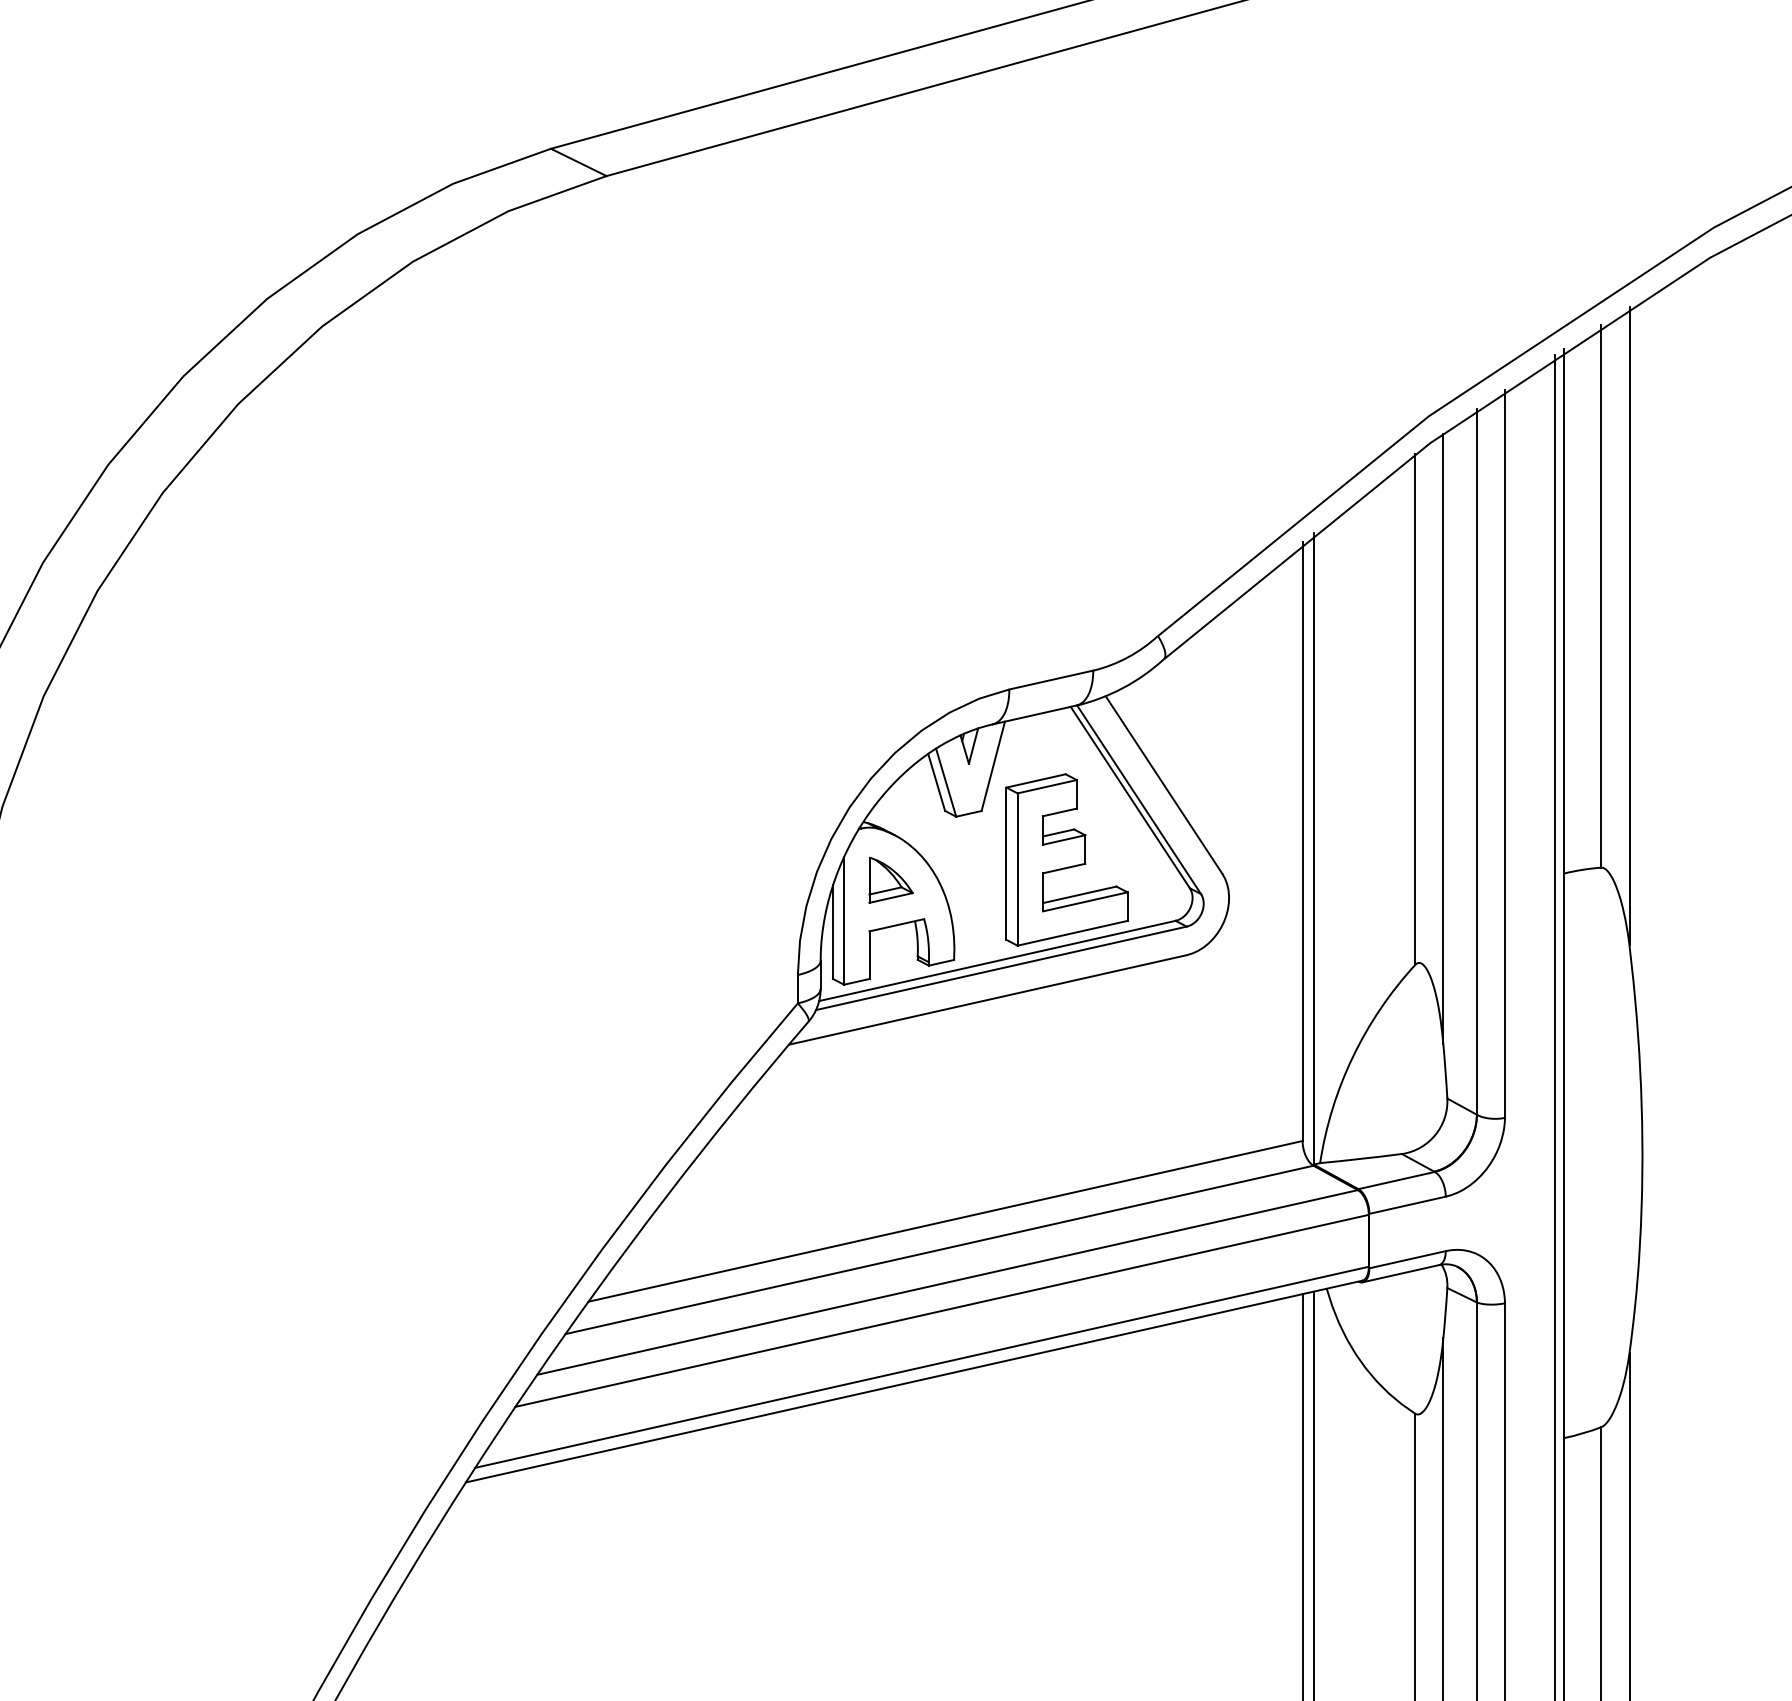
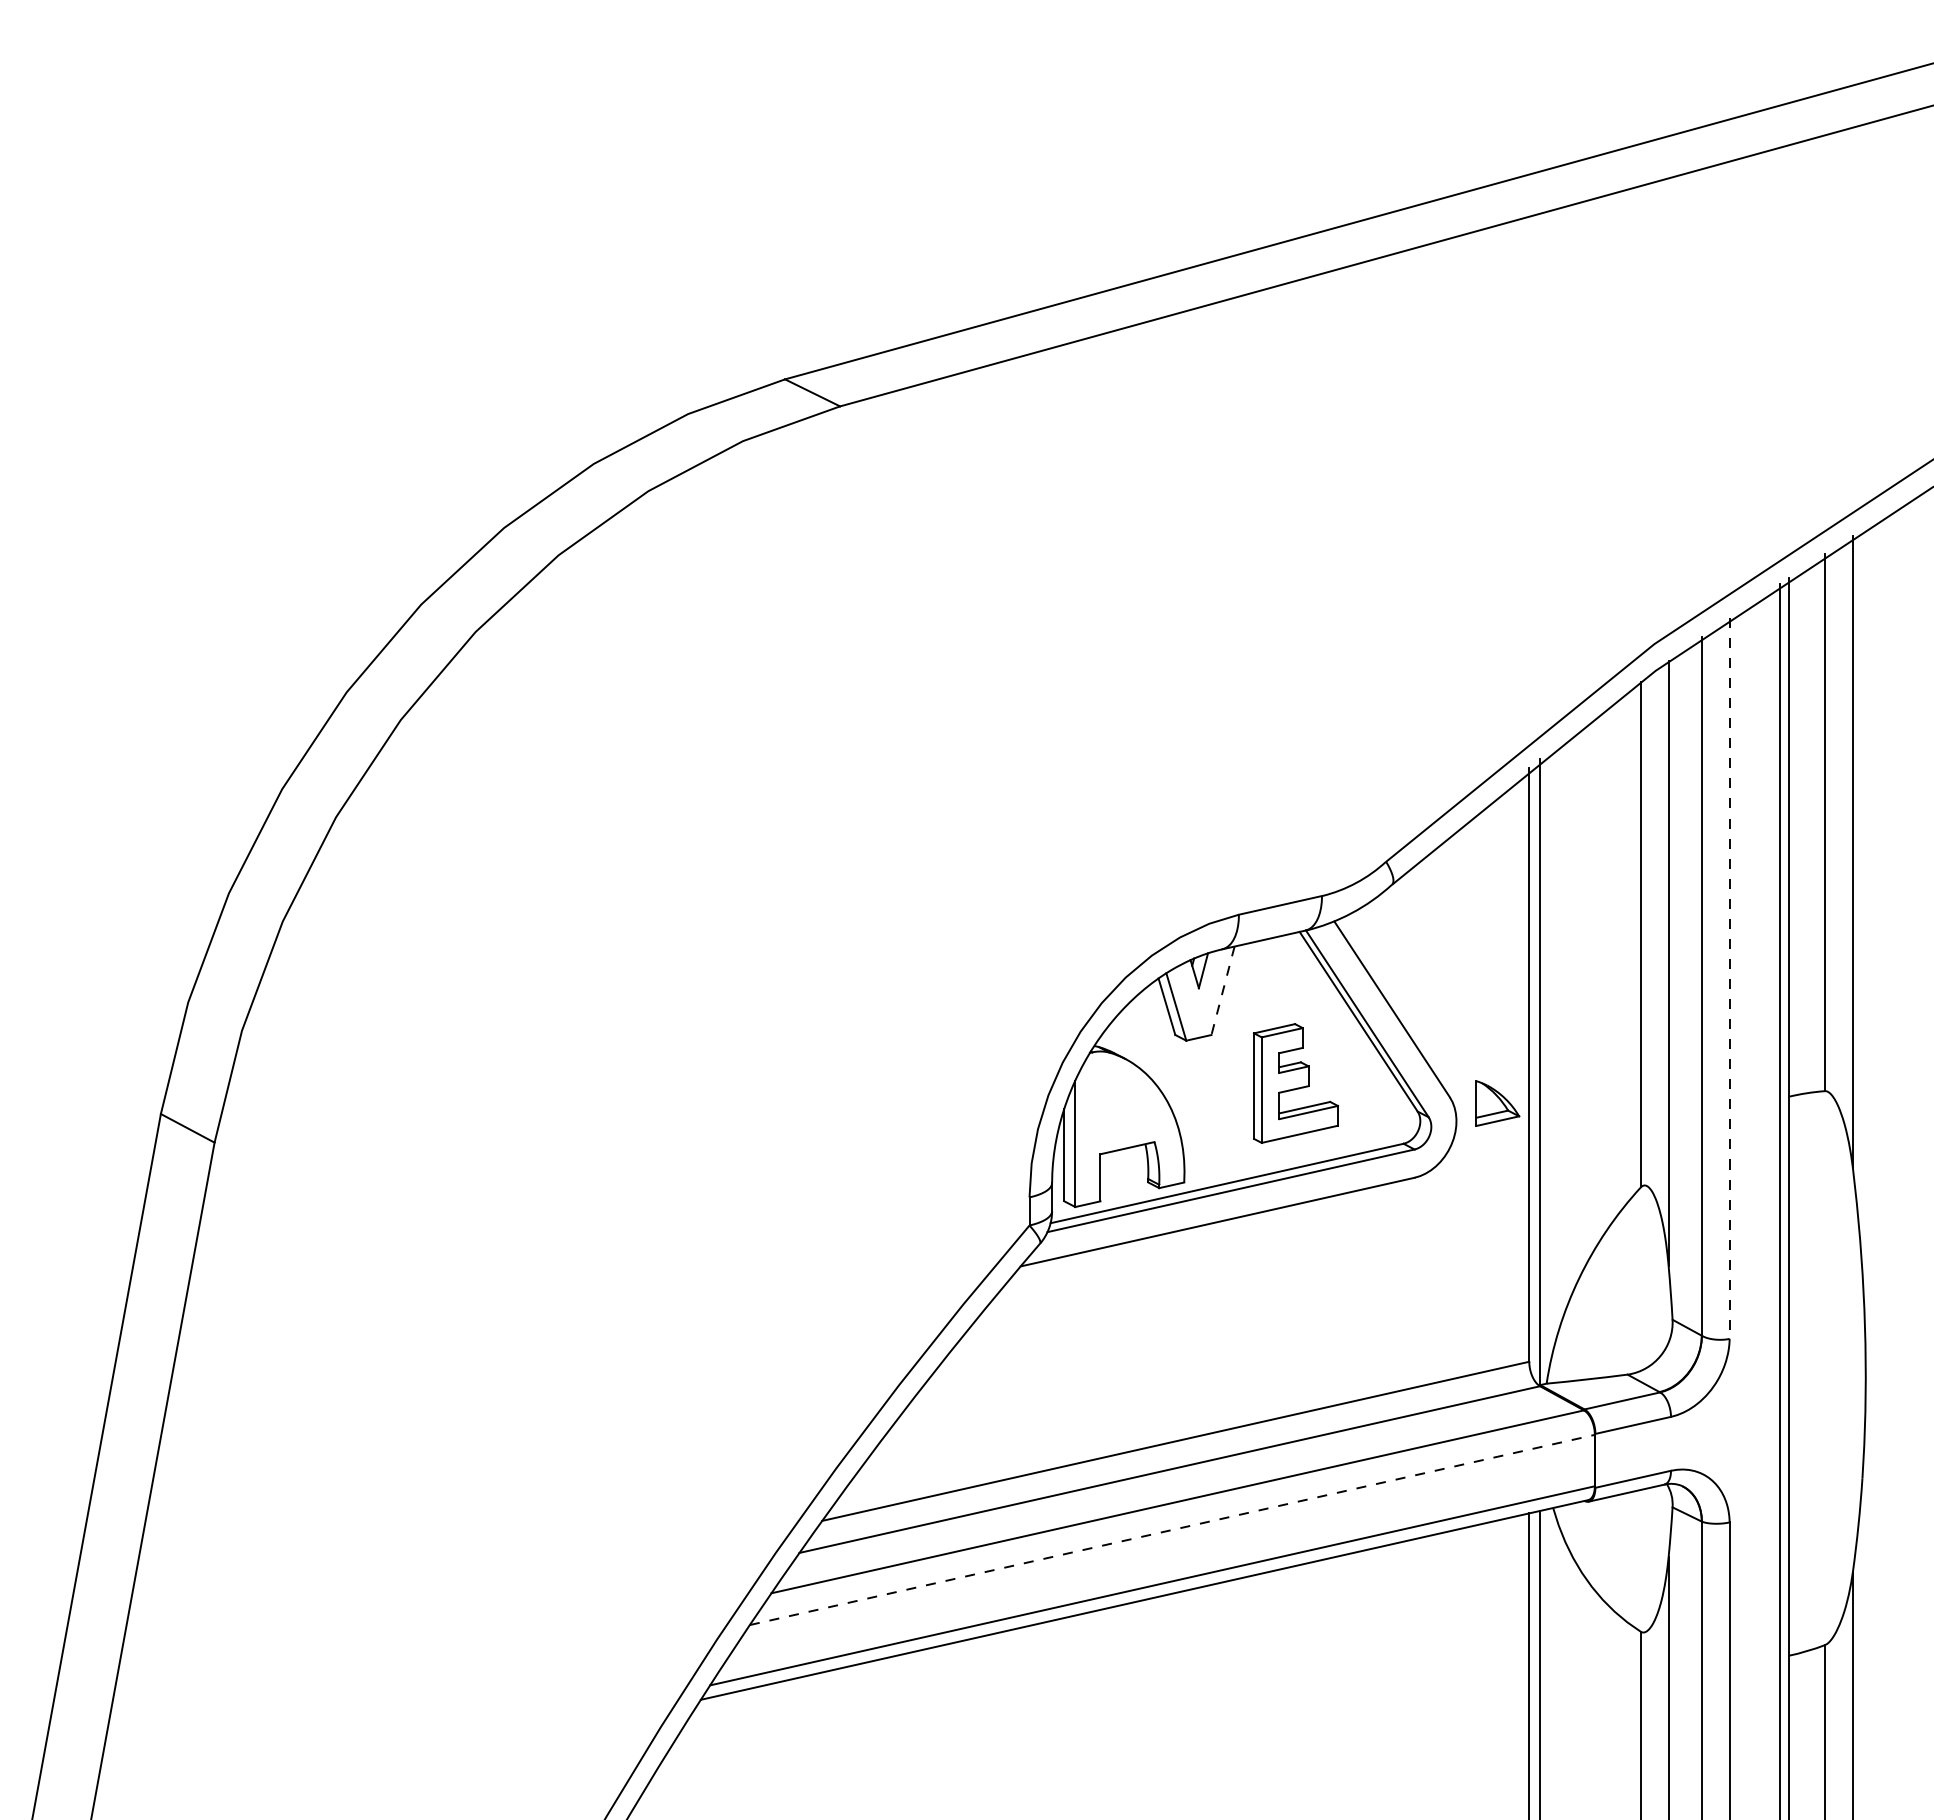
line: (1504, 753) -> (1729, 978), solid -> dashed
line: (993, 766) -> (1223, 990), solid -> dashed
part: (1066, 859) -> (1295, 1083), size x0.7
part: (890, 880) -> (1497, 1103), moved
line: (942, 1310) -> (1172, 1529), solid -> dashed

